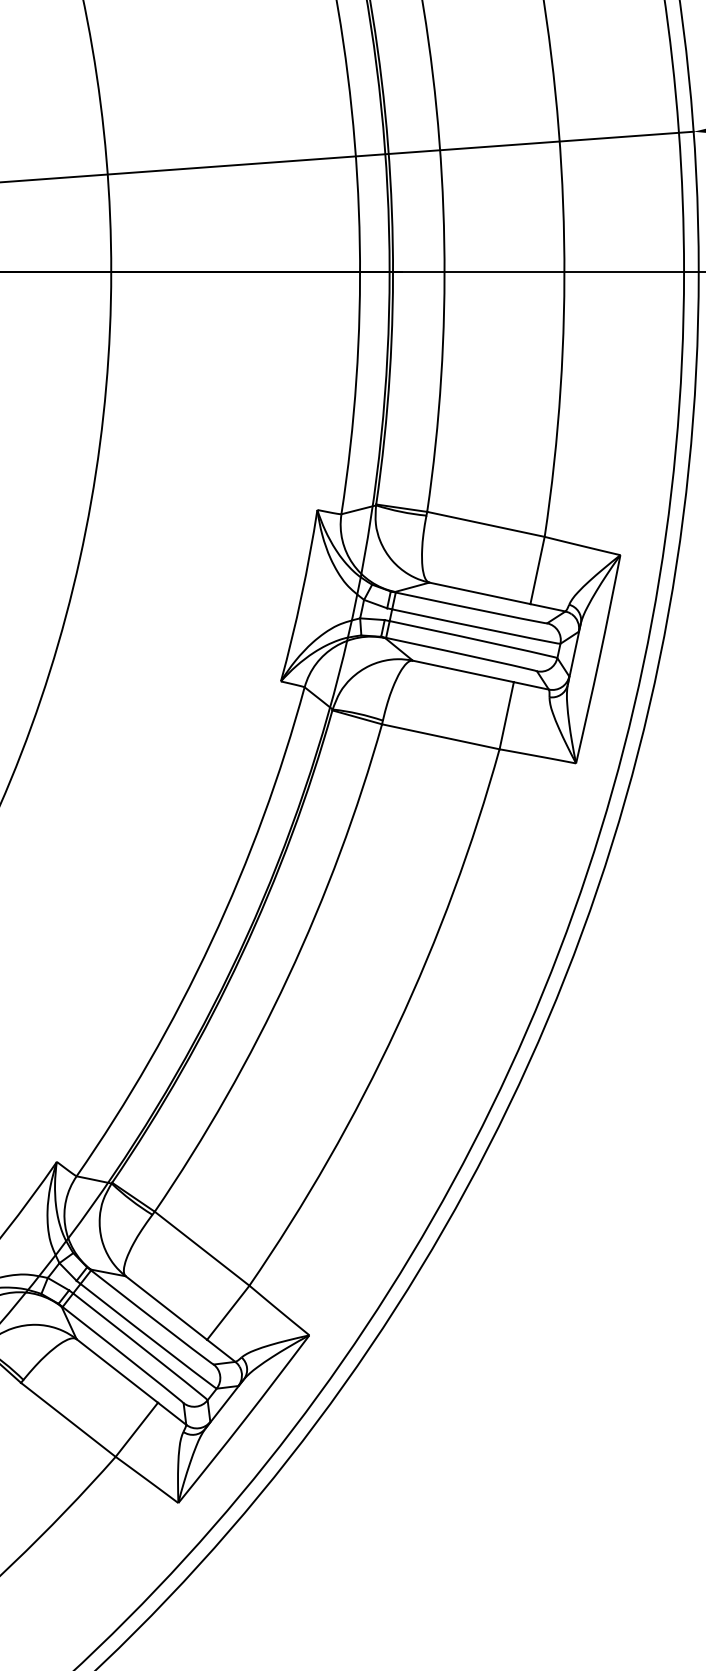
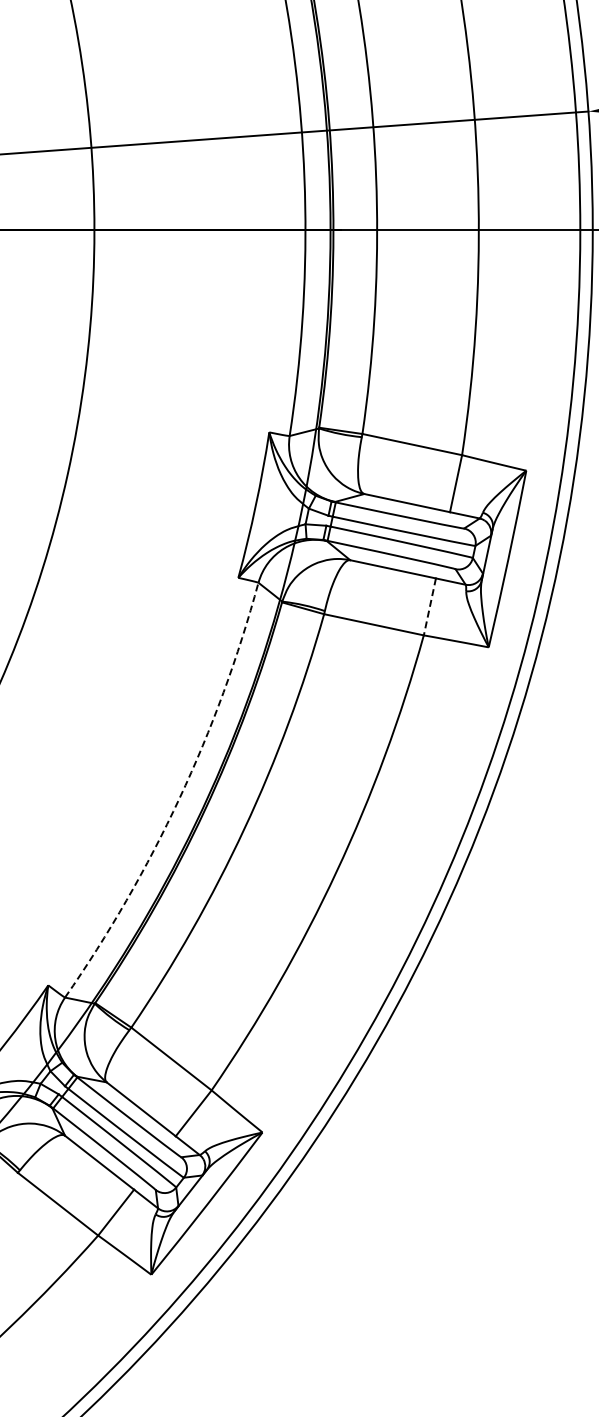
line: (506, 716) -> (429, 607), solid -> dashed
arc: (211, 941) -> (179, 798), solid -> dashed

